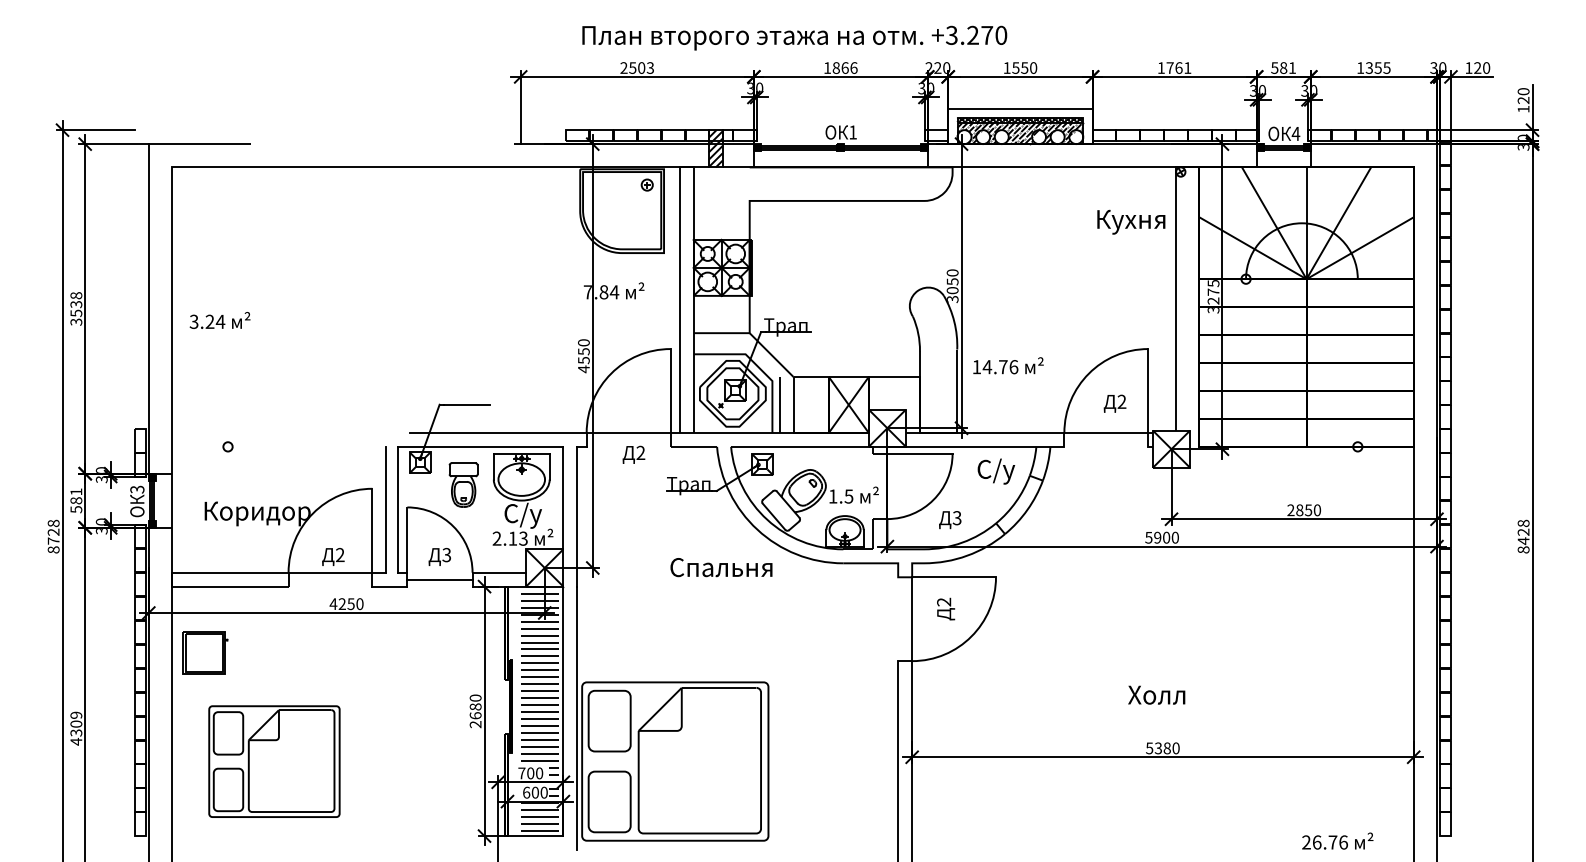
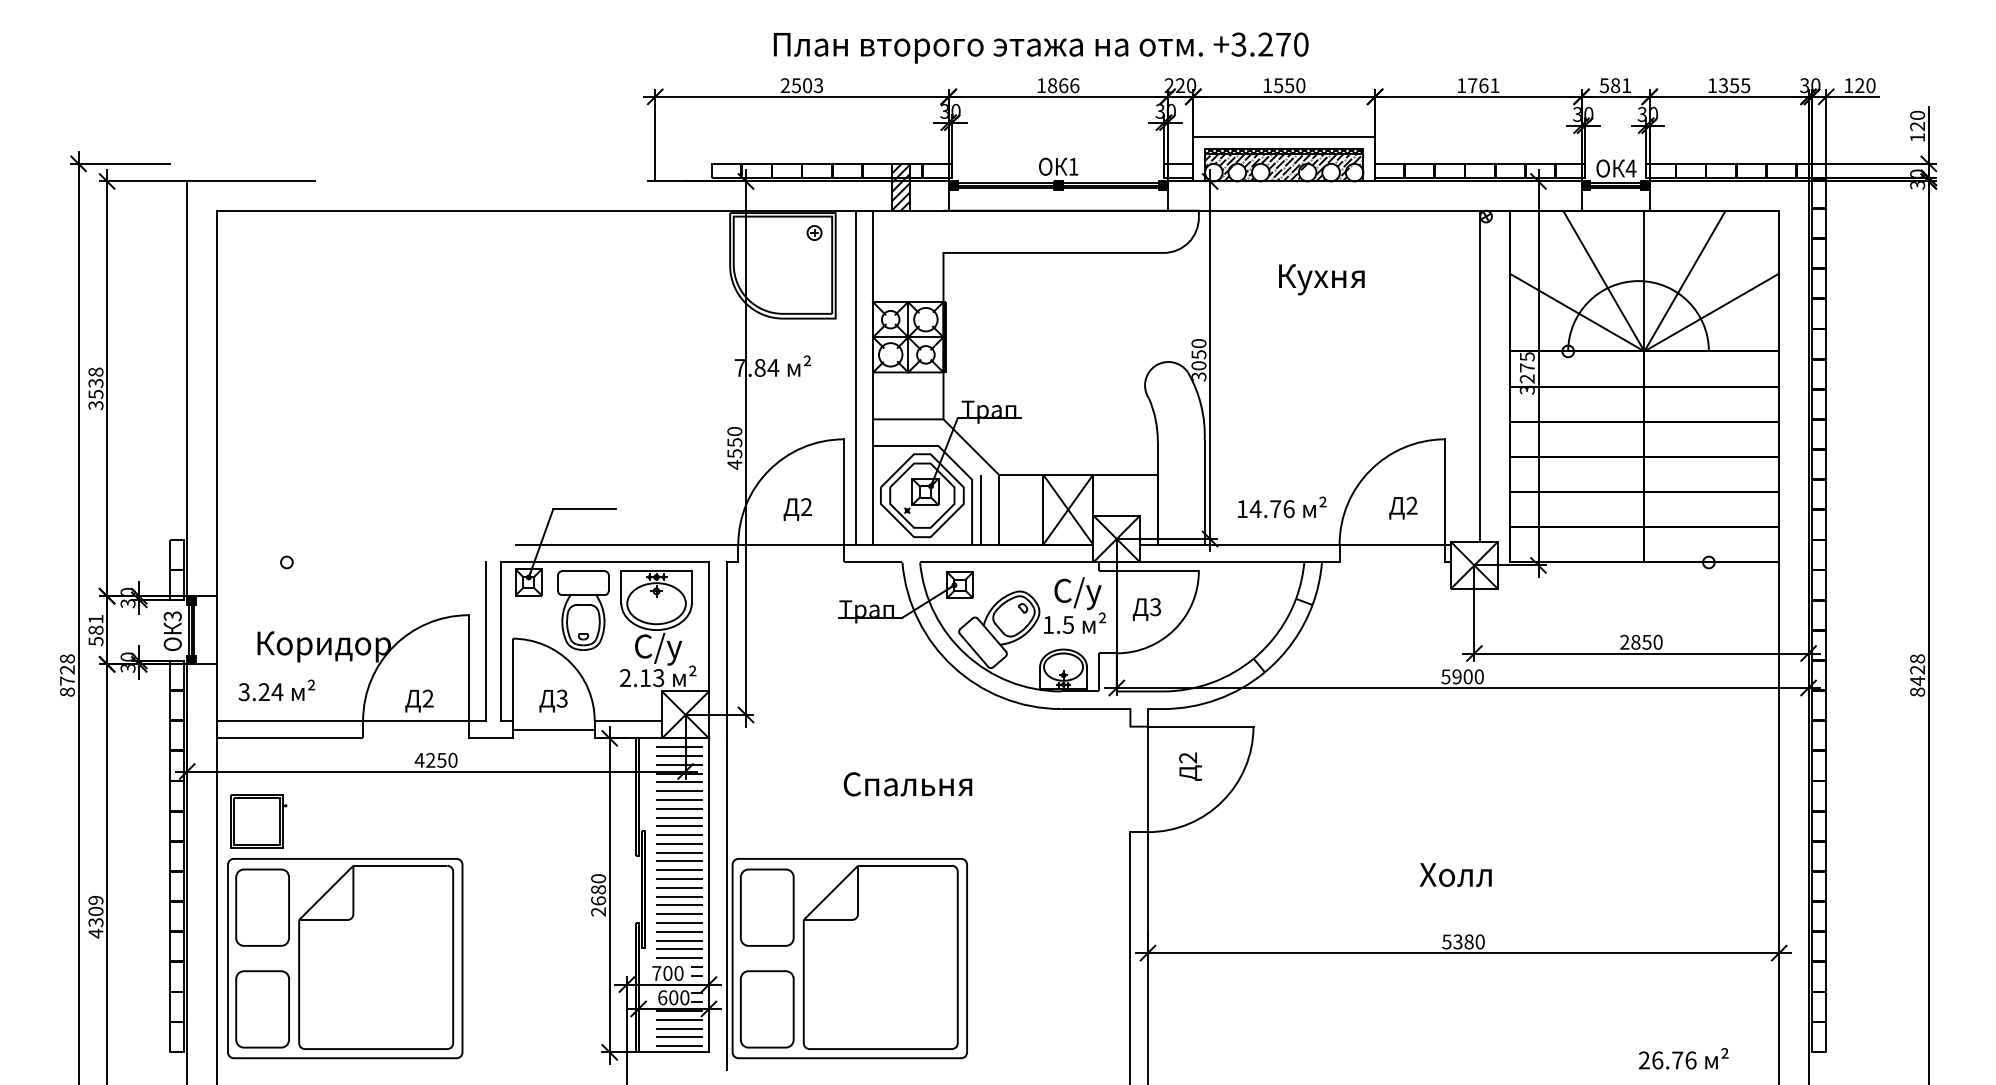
text: (794, 37) -> (1041, 47), moved
text: (1131, 222) -> (1321, 279), moved
text: (219, 320) -> (276, 690), moved
text: (1008, 365) -> (1282, 507), moved
text: (633, 454) -> (797, 509), moved
text: (995, 471) -> (1077, 593), moved
part: (463, 485) -> (583, 610), size x1.43
text: (949, 519) -> (1146, 609), moved
text: (721, 567) -> (907, 784), moved
part: (274, 761) -> (345, 958), size x1.43

